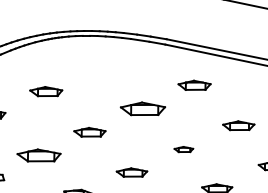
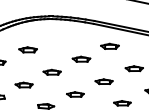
part: (143, 107) -> (81, 58), size x0.71
part: (182, 148) -> (103, 81), size x1.67
part: (37, 154) -> (23, 84), size x0.71

